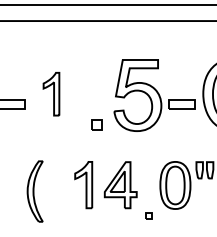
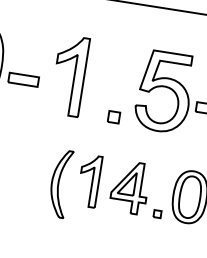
part: (51, 93) -> (69, 74), size x1.67
part: (34, 191) -> (59, 183), moved
part: (148, 215) -> (157, 213), moved

